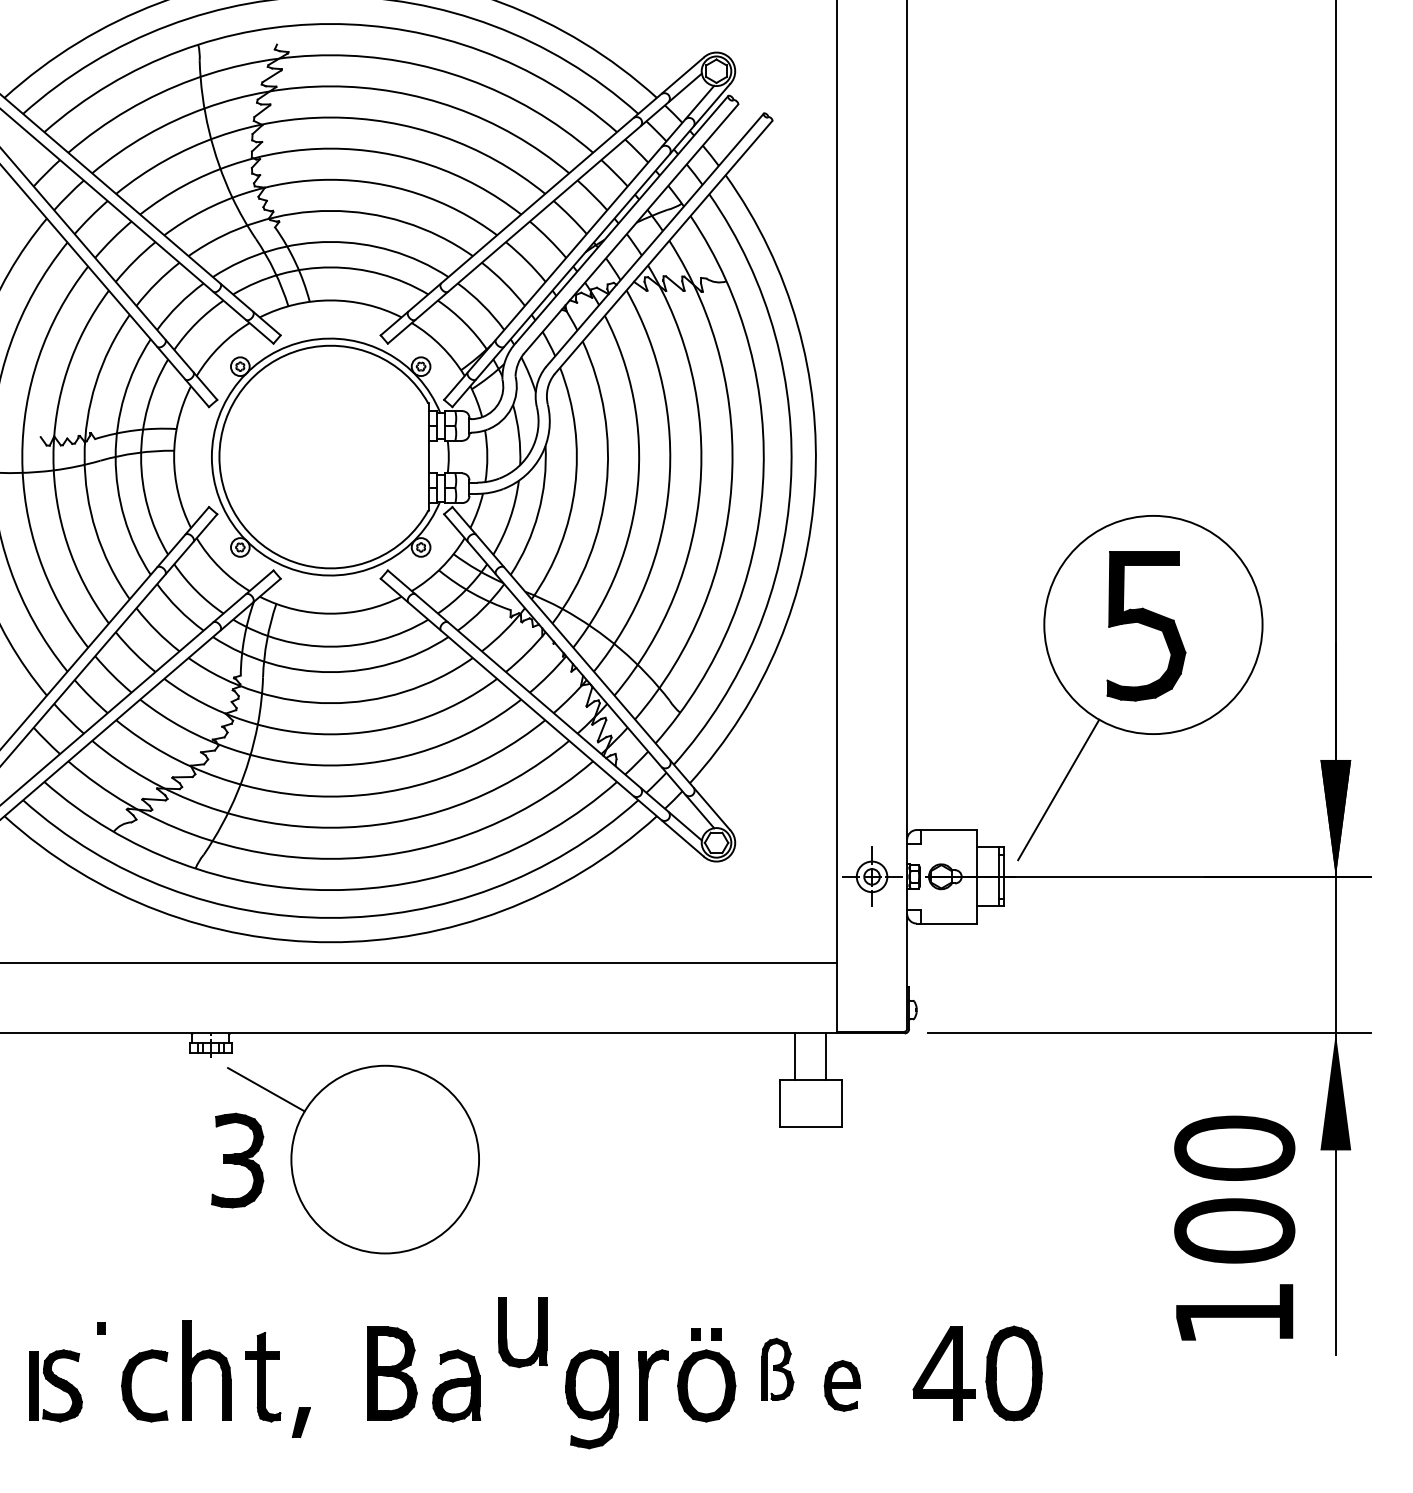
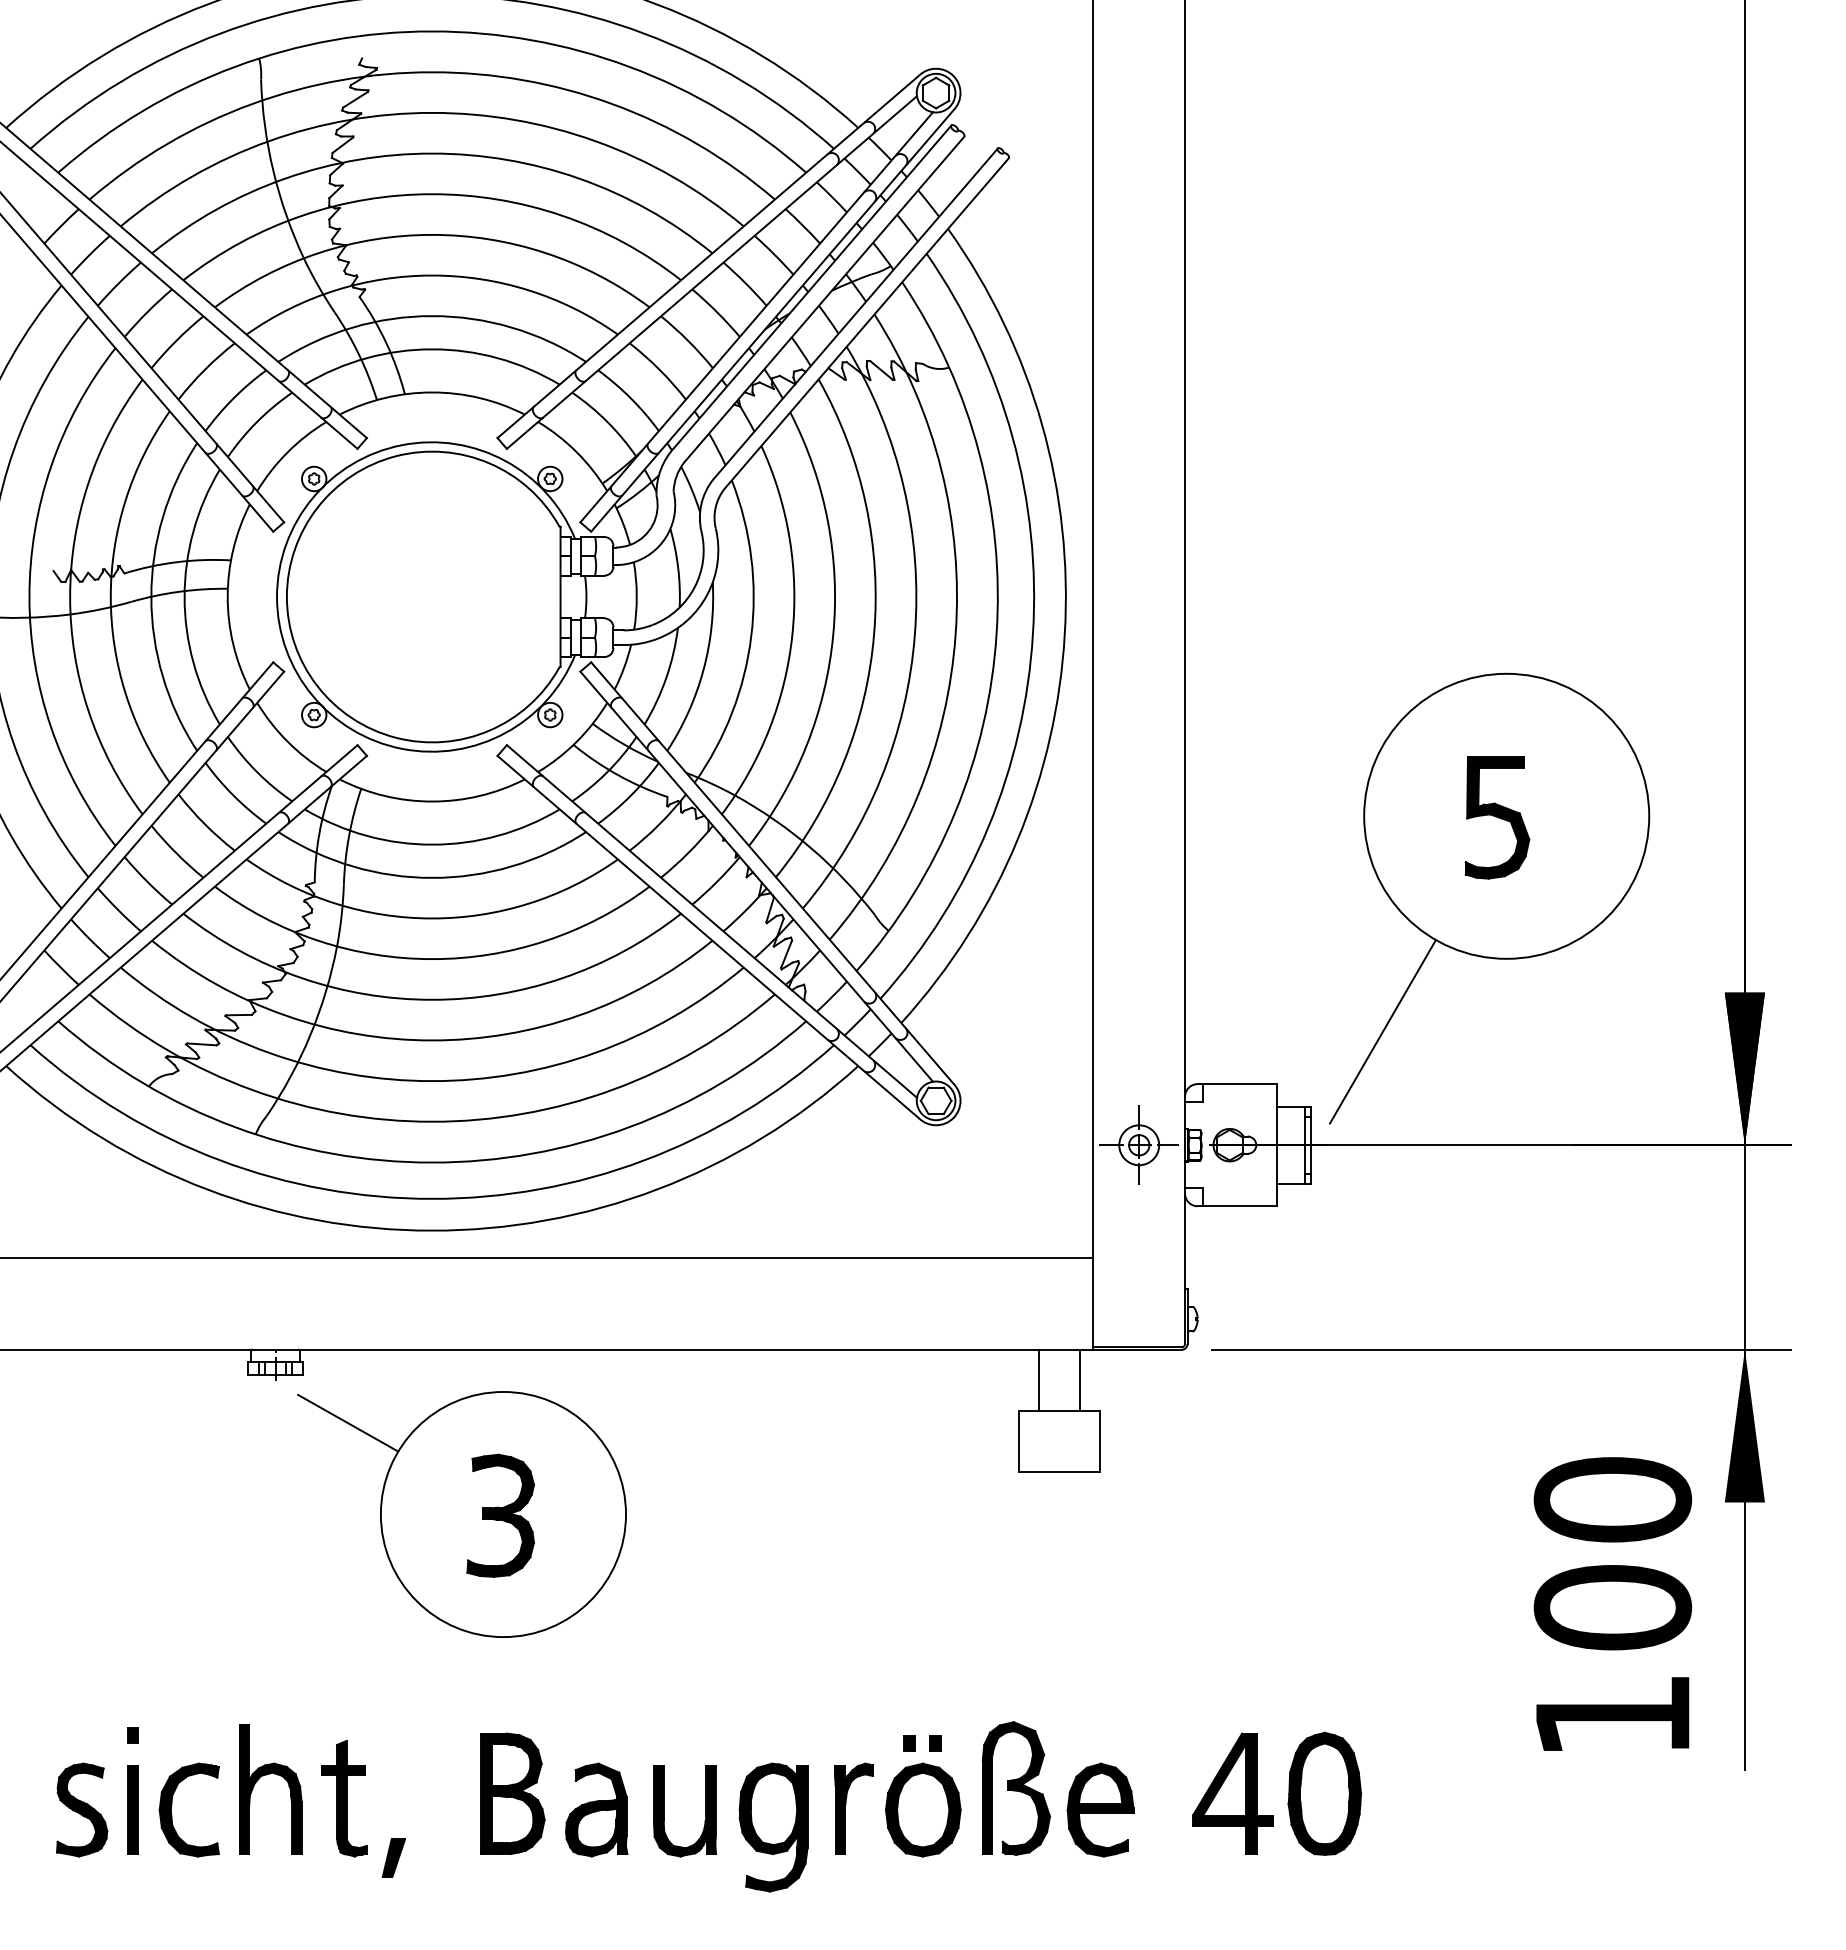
part: (1146, 625) -> (1497, 817), size x0.62
part: (237, 1160) -> (500, 1515), moved
part: (507, 1332) -> (664, 1811), moved
part: (777, 1369) -> (1015, 1788), size x1.67
part: (33, 1385) -> (132, 1809), moved
part: (842, 1385) -> (1100, 1809), size x1.43

